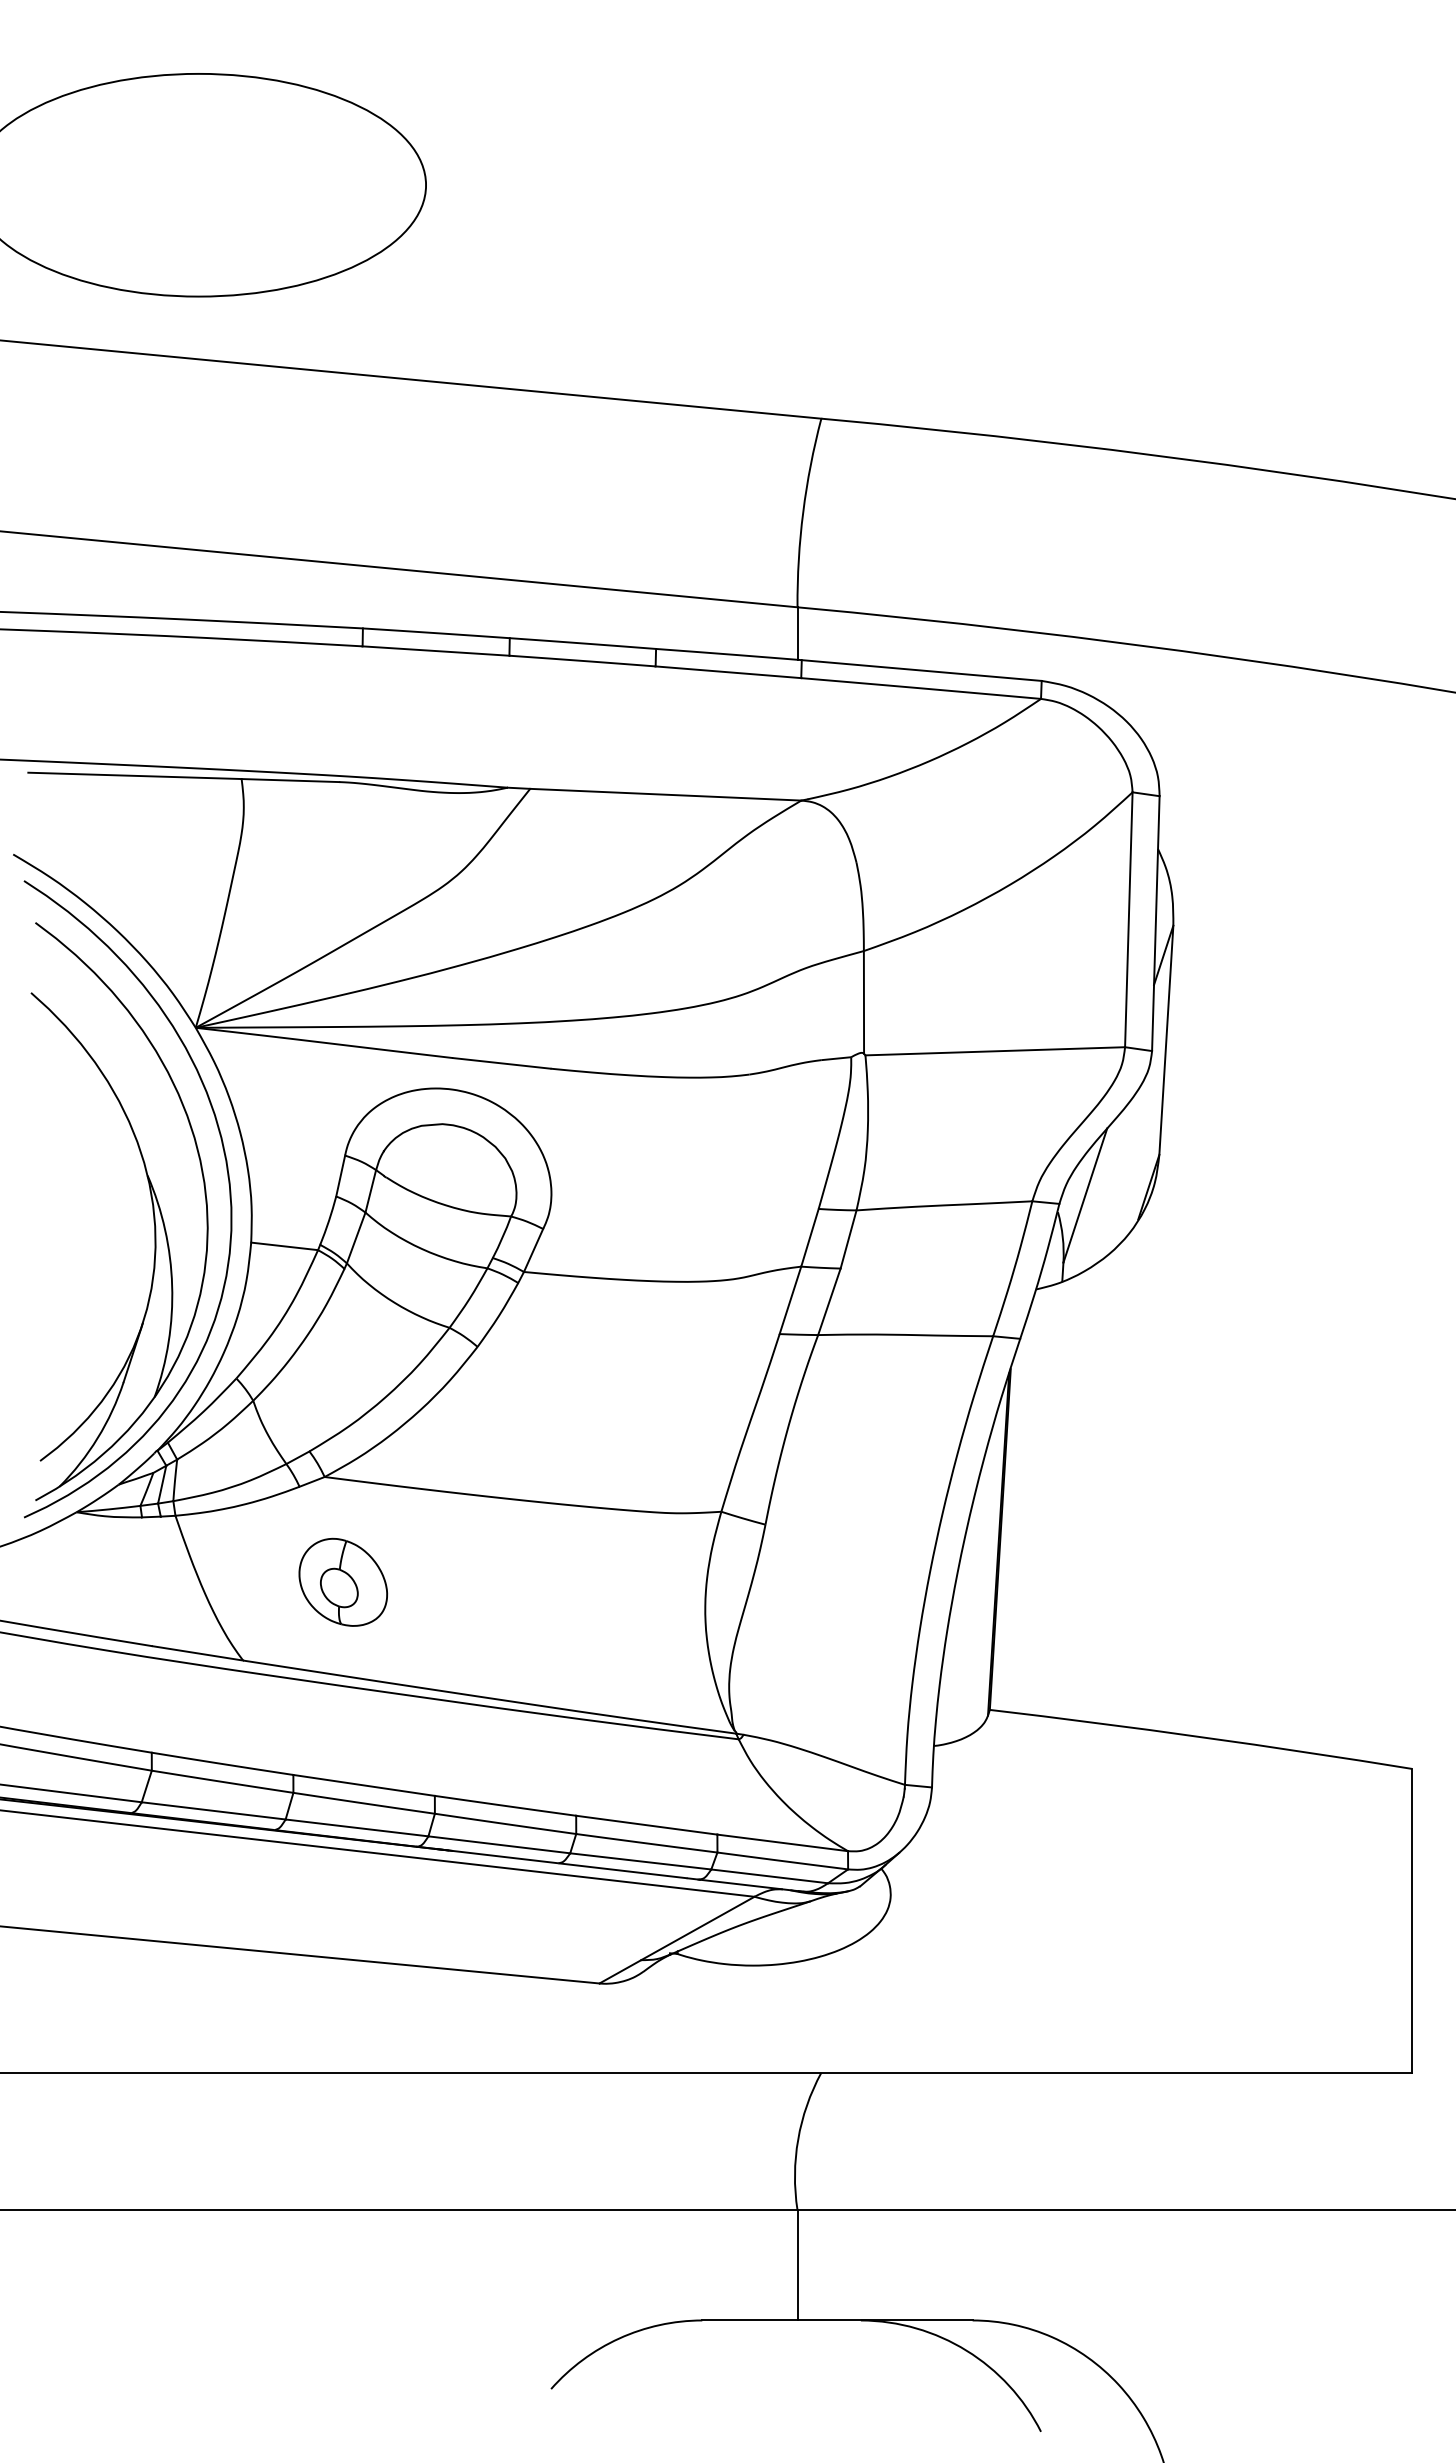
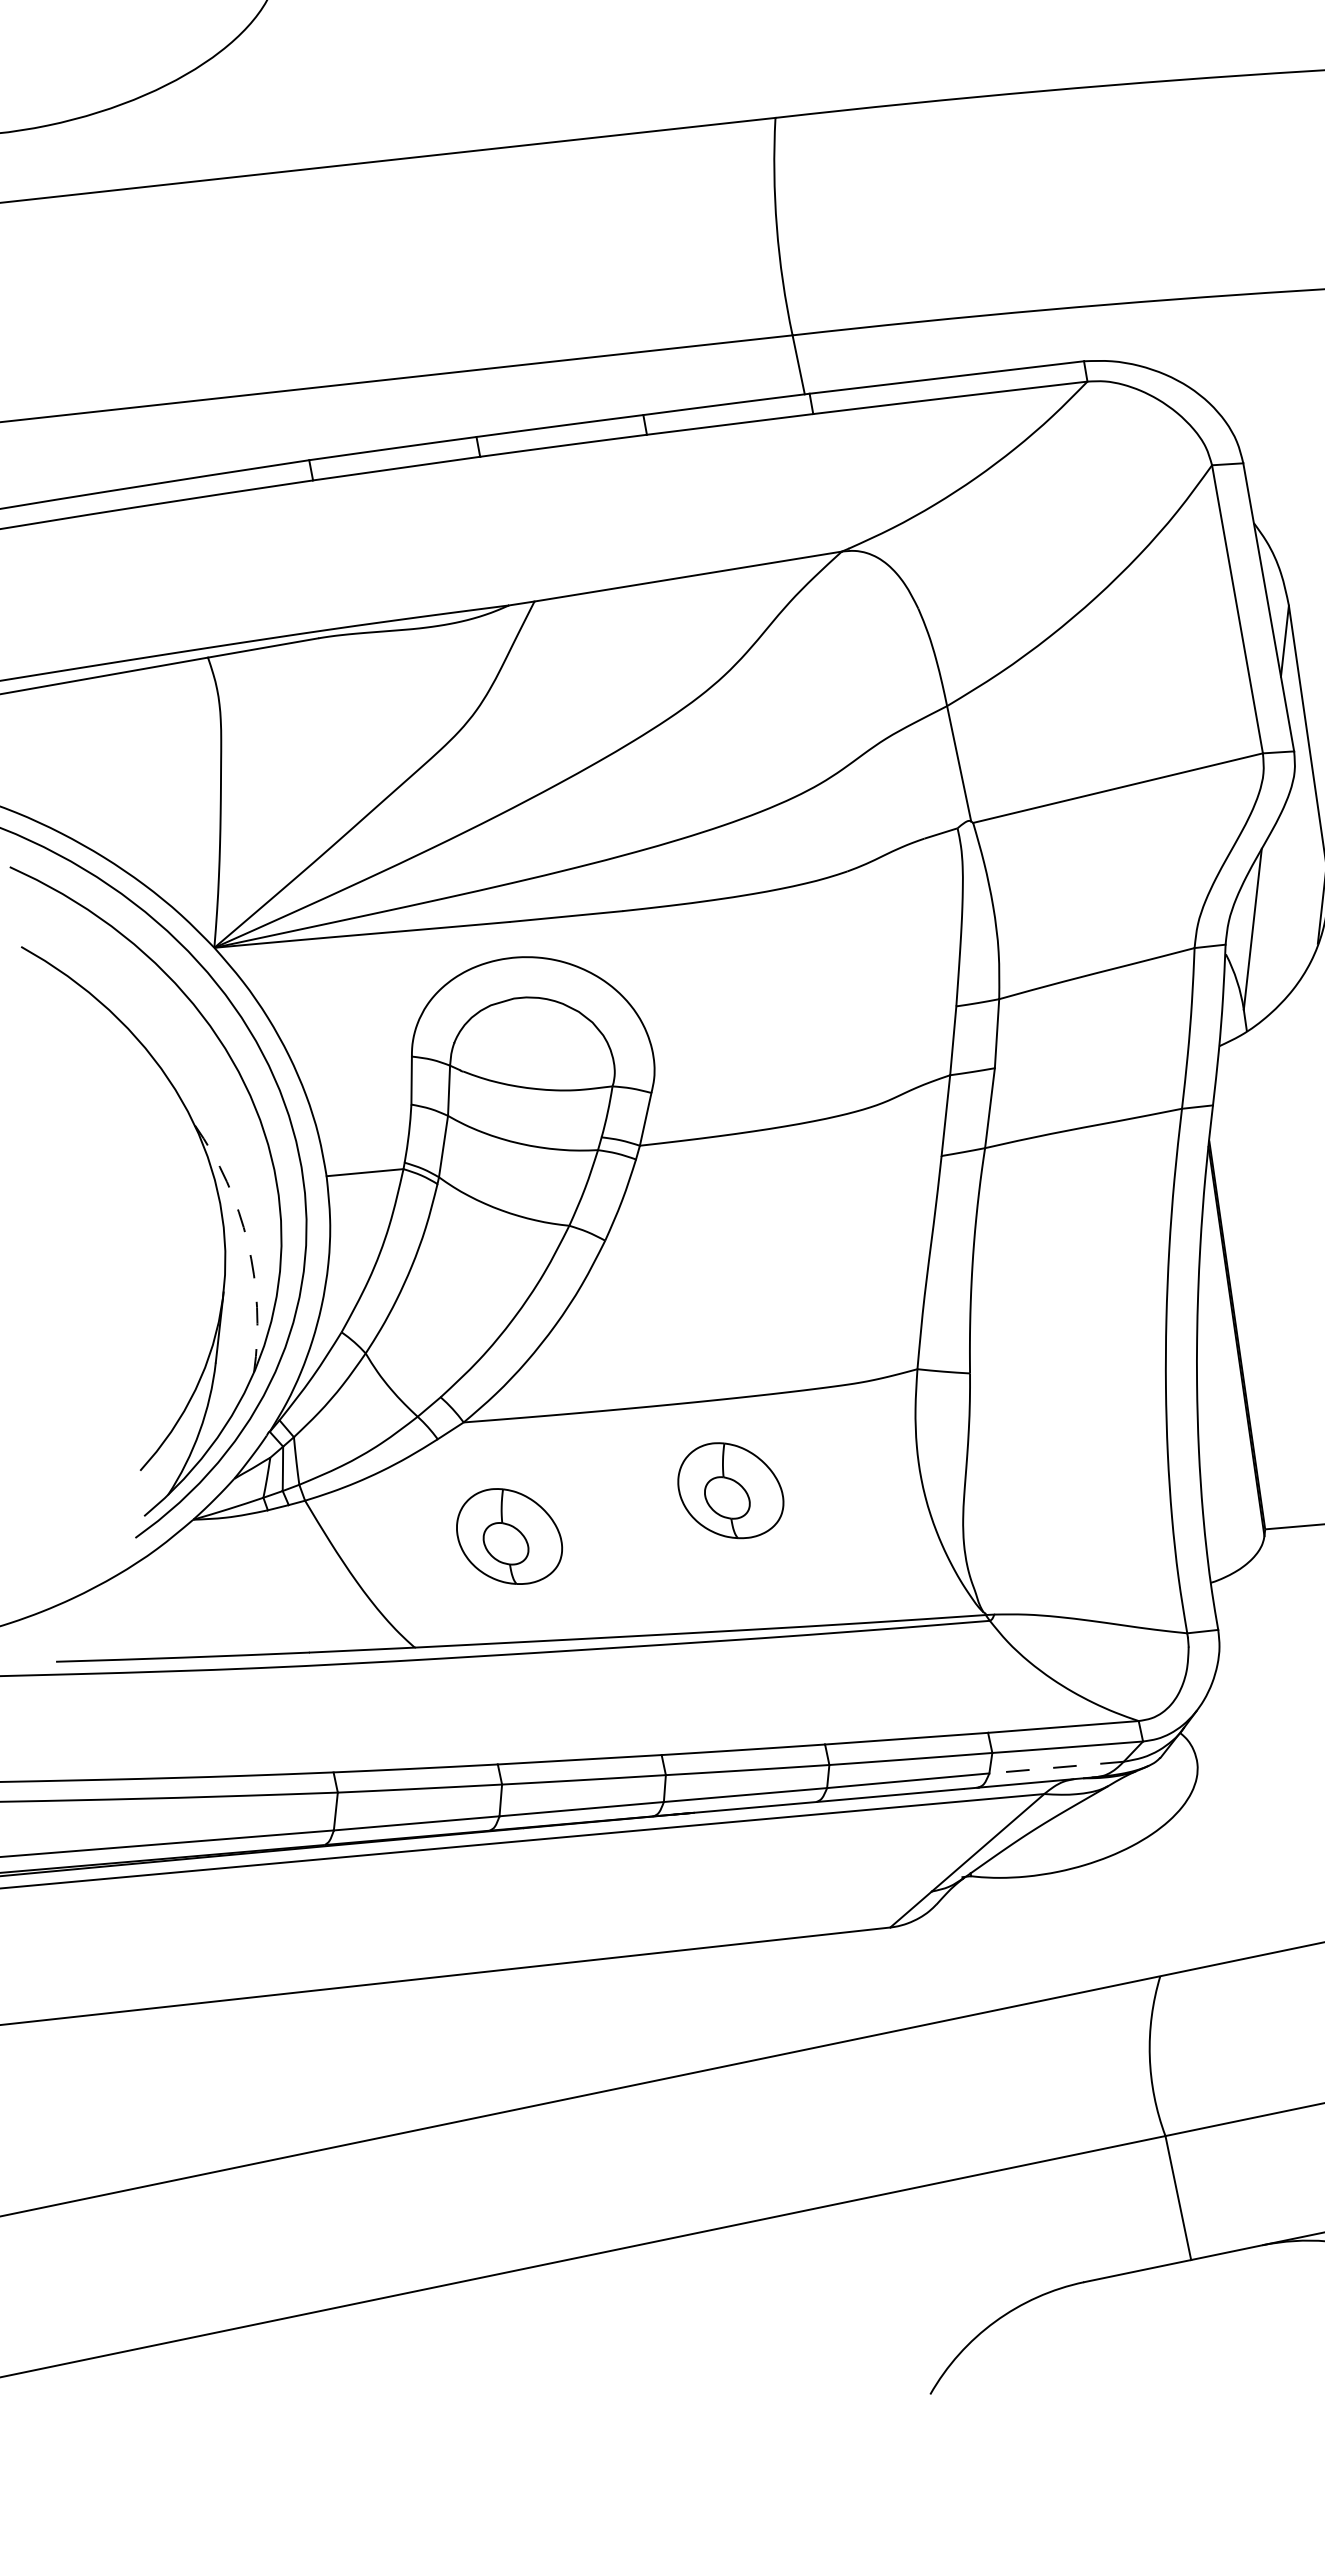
arc: (172, 1285) -> (248, 1242), solid -> dashed
part: (540, 1581) -> (730, 1489), added
line: (769, 1876) -> (1056, 1767), solid -> dashed

